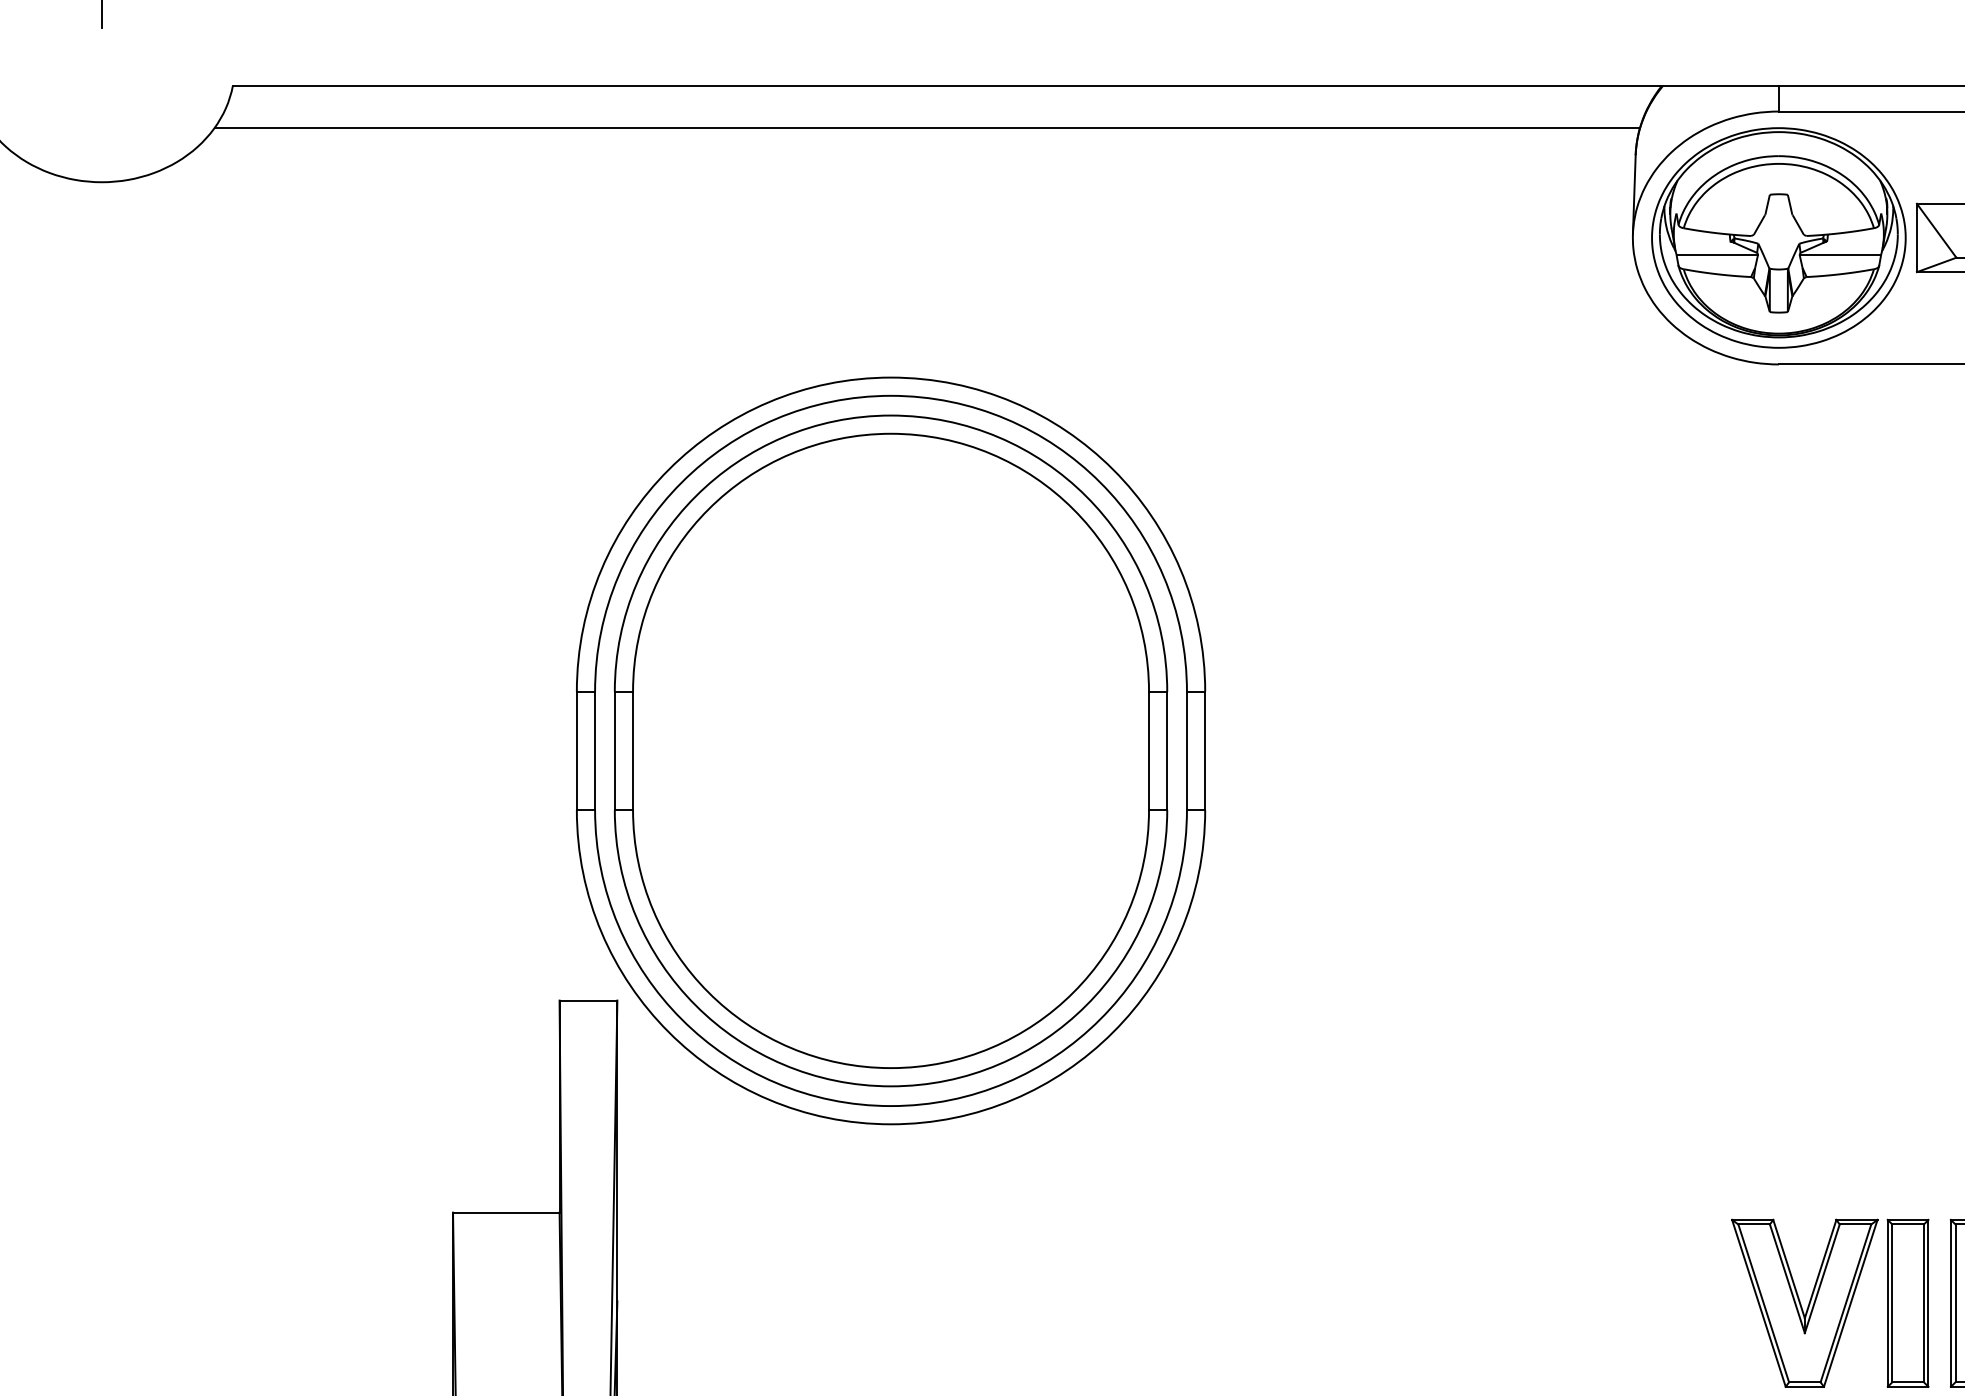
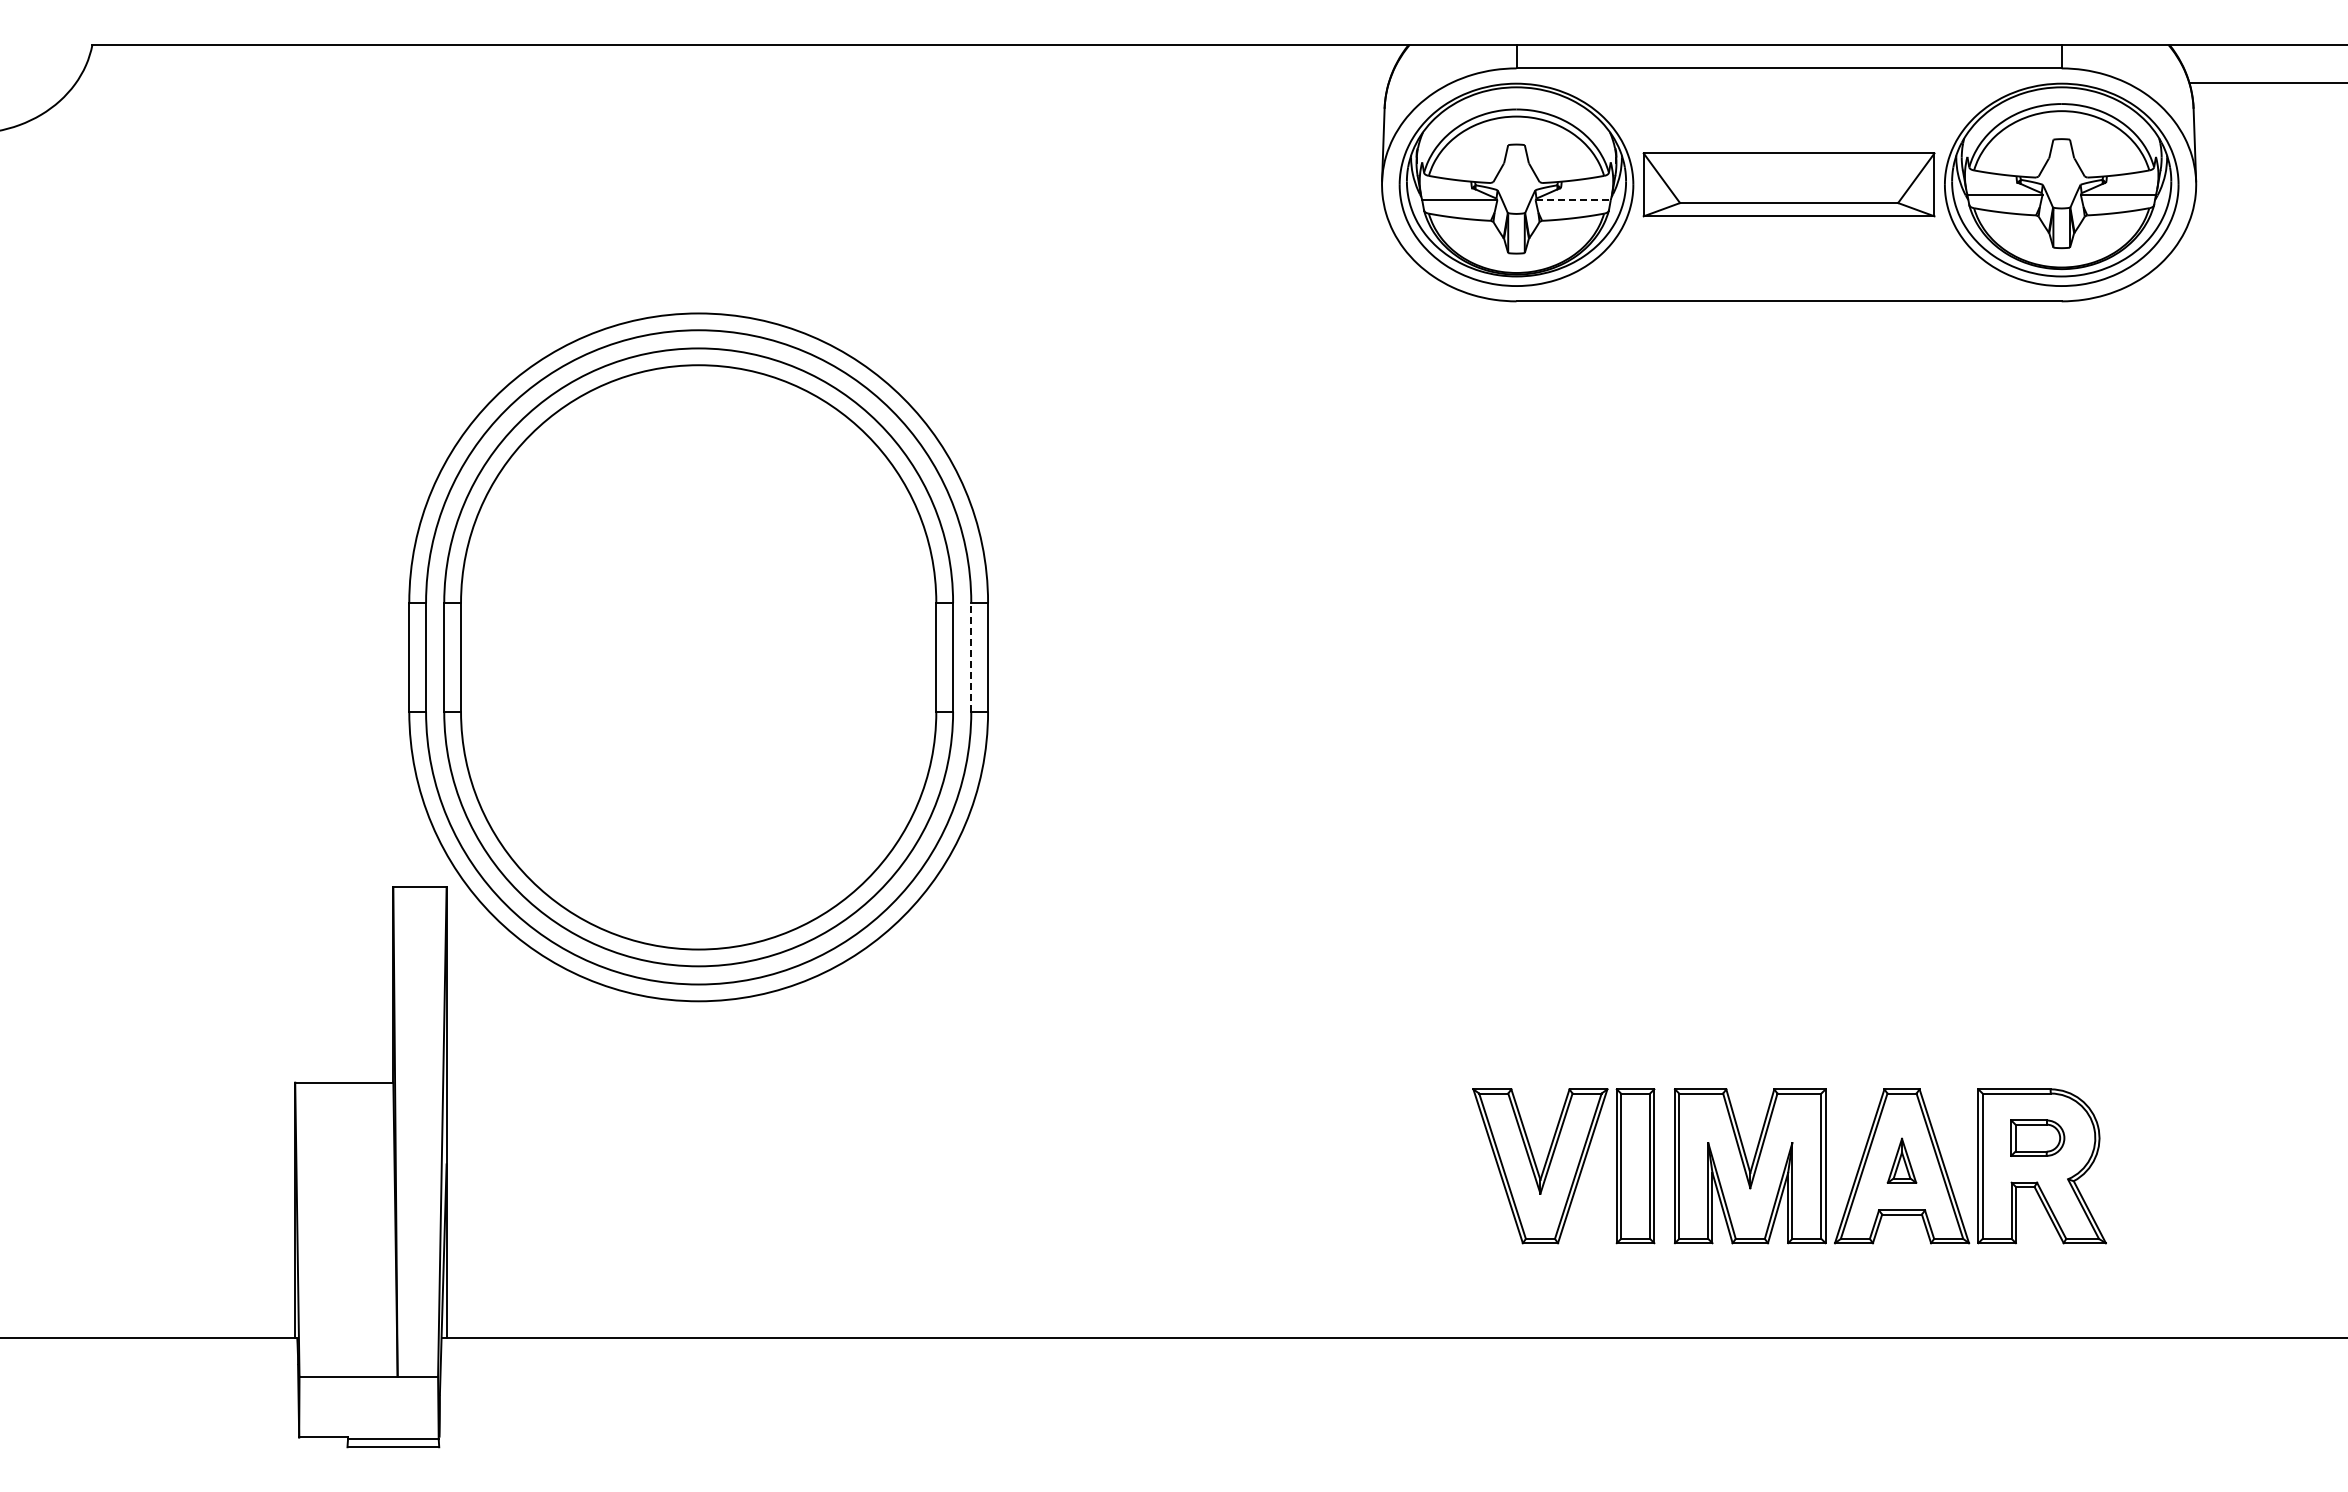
line: (926, 127) -> (731, 83), removed
line: (1840, 254) -> (1573, 200), solid -> dashed
line: (1187, 751) -> (971, 657), solid -> dashed

